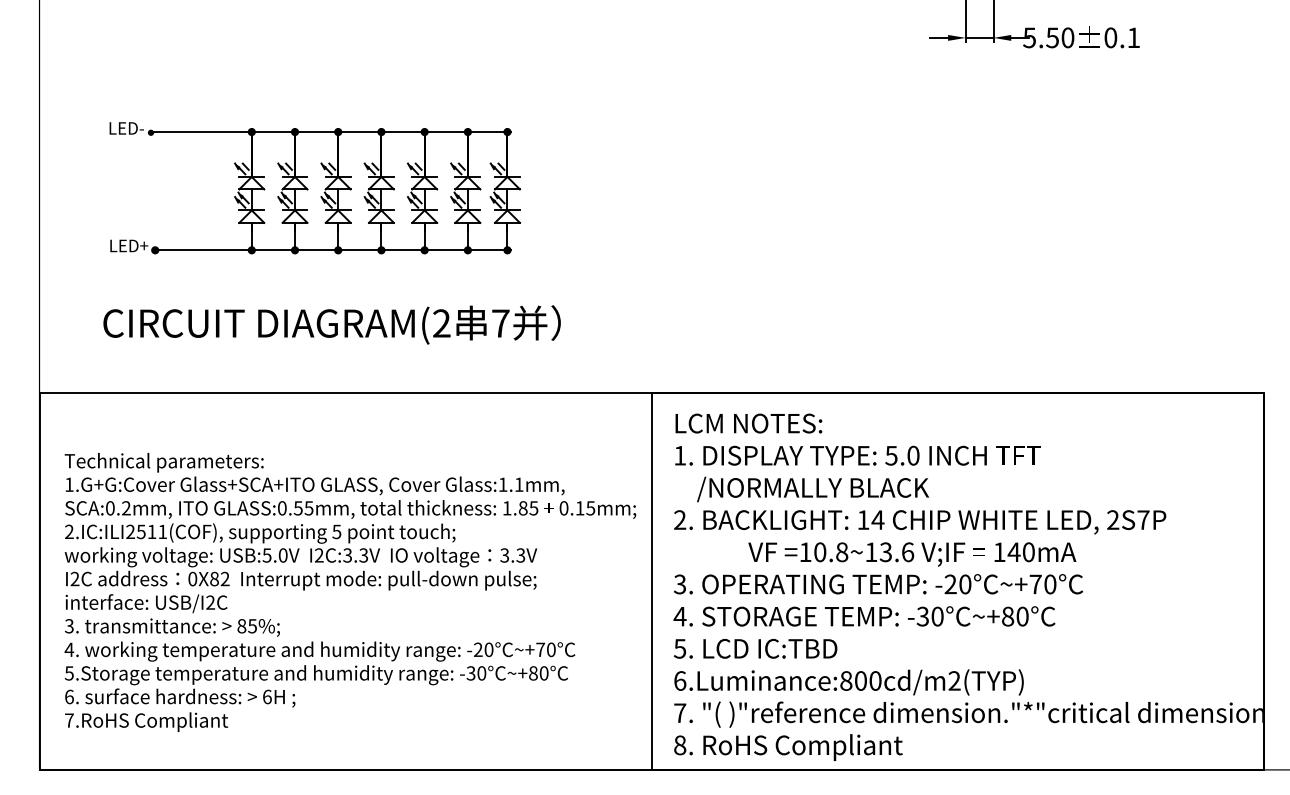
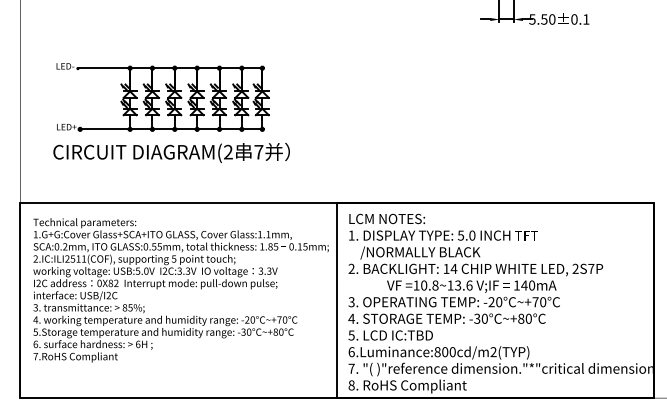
text: (331, 324) -> (171, 152), moved
text: (349, 592) -> (180, 290), moved

